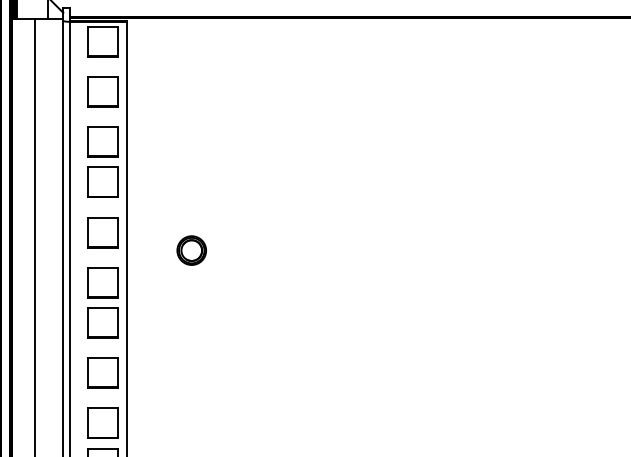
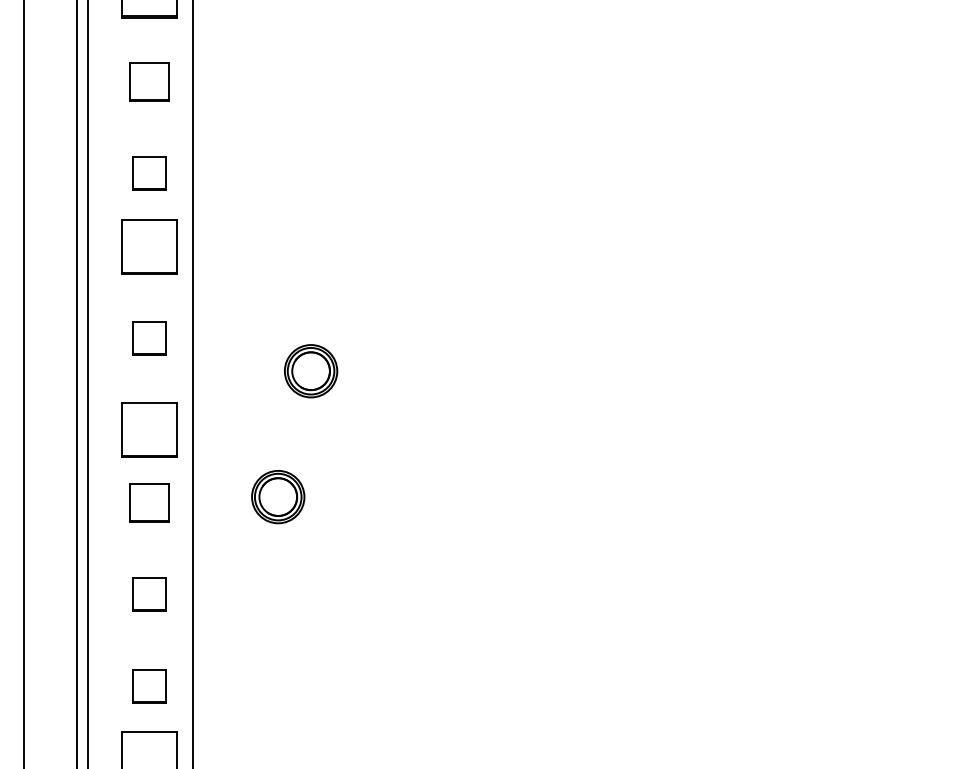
part: (102, 91) -> (148, 81), size x0.7
part: (102, 141) -> (148, 172), size x0.6
part: (102, 232) -> (148, 338), size x0.6
part: (173, 319) -> (277, 496), added
part: (102, 322) -> (148, 502), size x0.7
part: (102, 372) -> (148, 593), size x0.6
part: (102, 422) -> (148, 684), size x0.6

